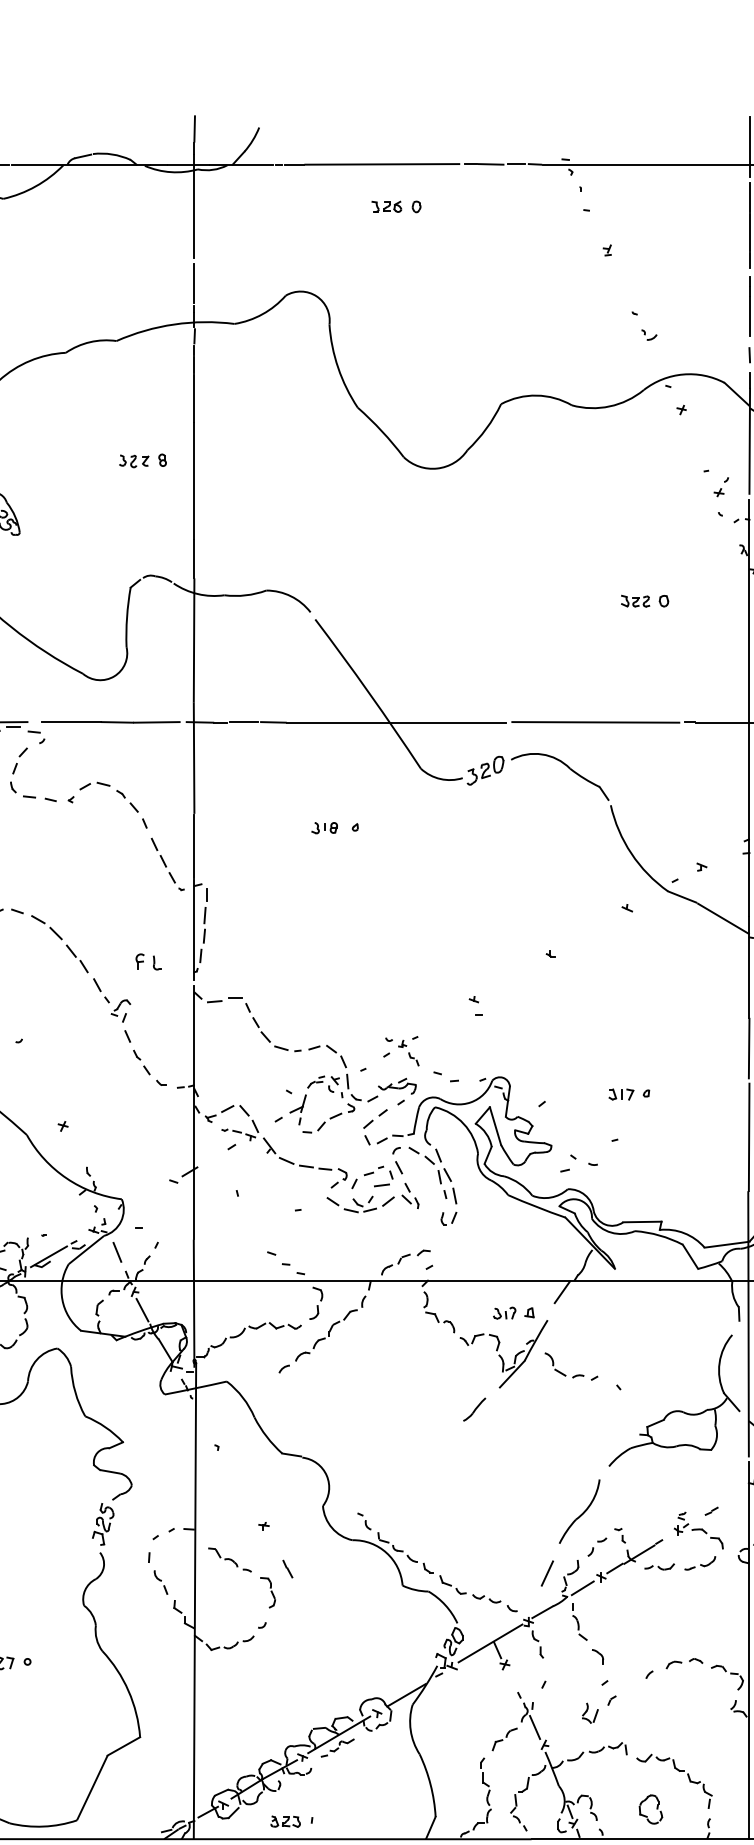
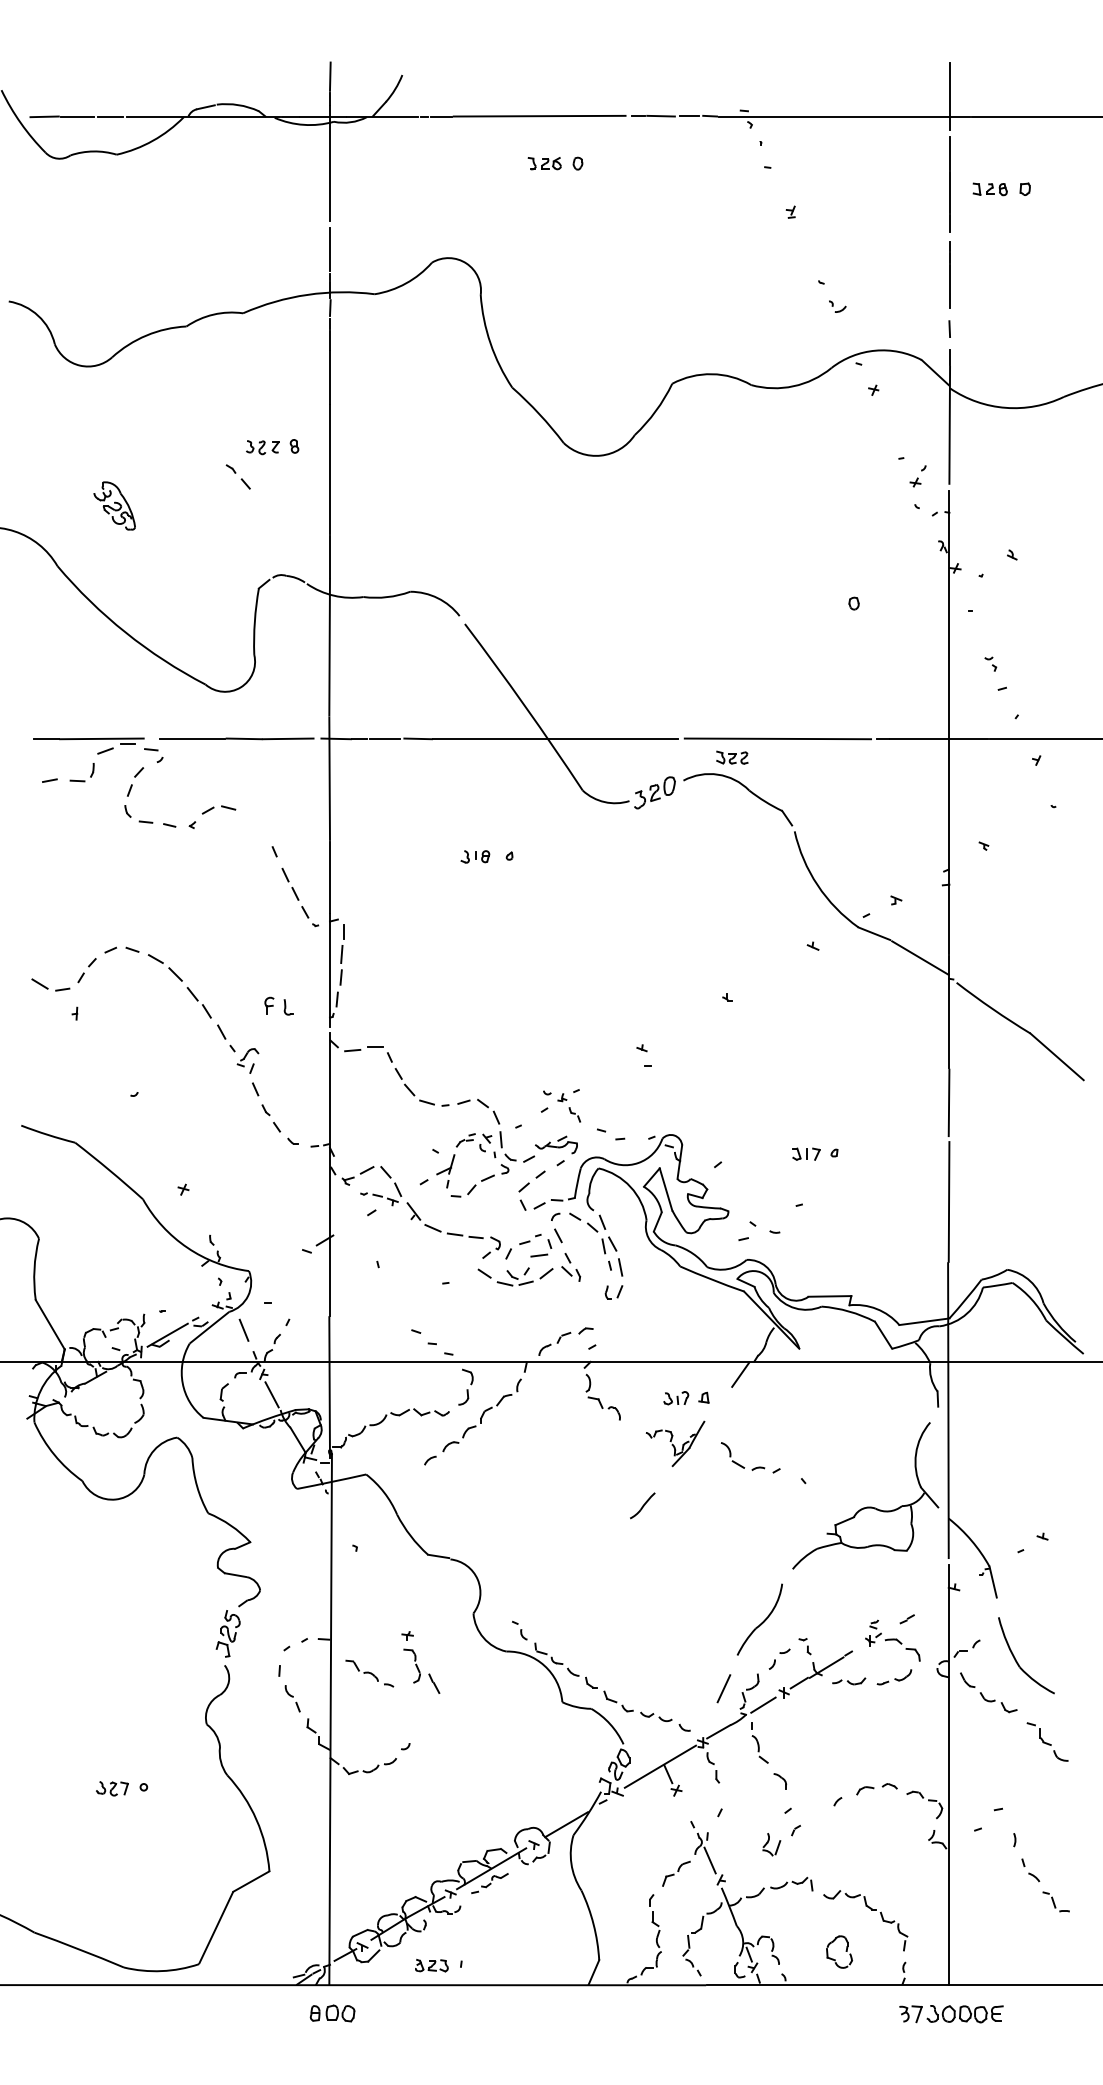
part: (635, 601) -> (732, 757), moved
part: (126, 800) -> (237, 476), moved
part: (504, 1353) -> (675, 1443), size x0.6
part: (267, 1592) -> (411, 1665), moved

